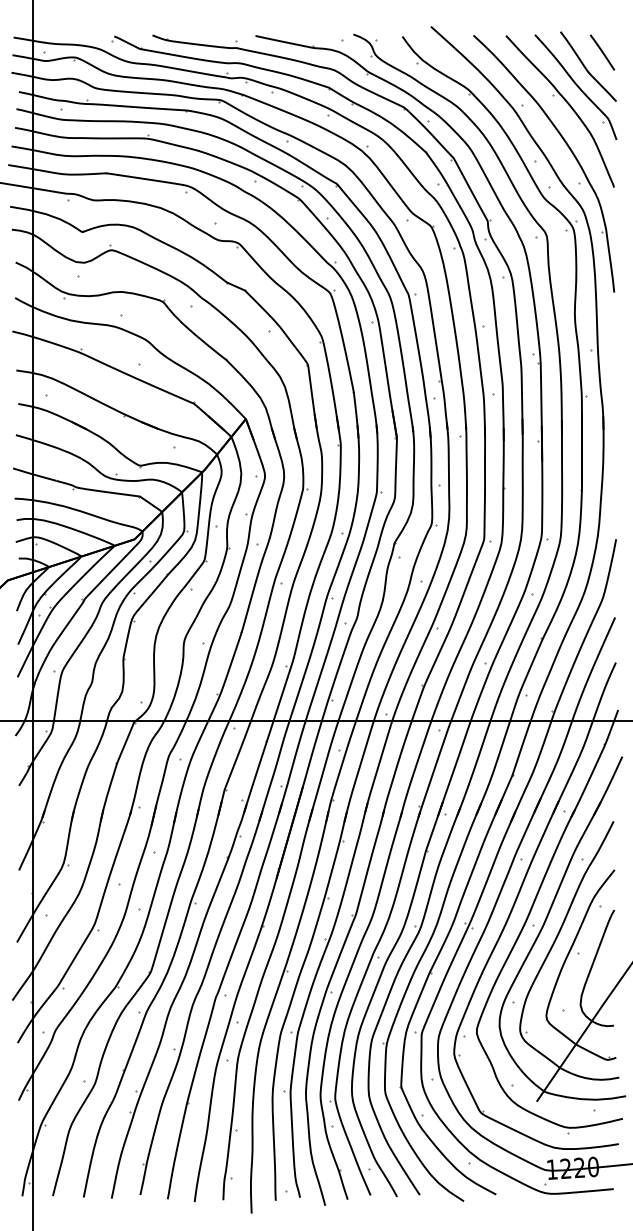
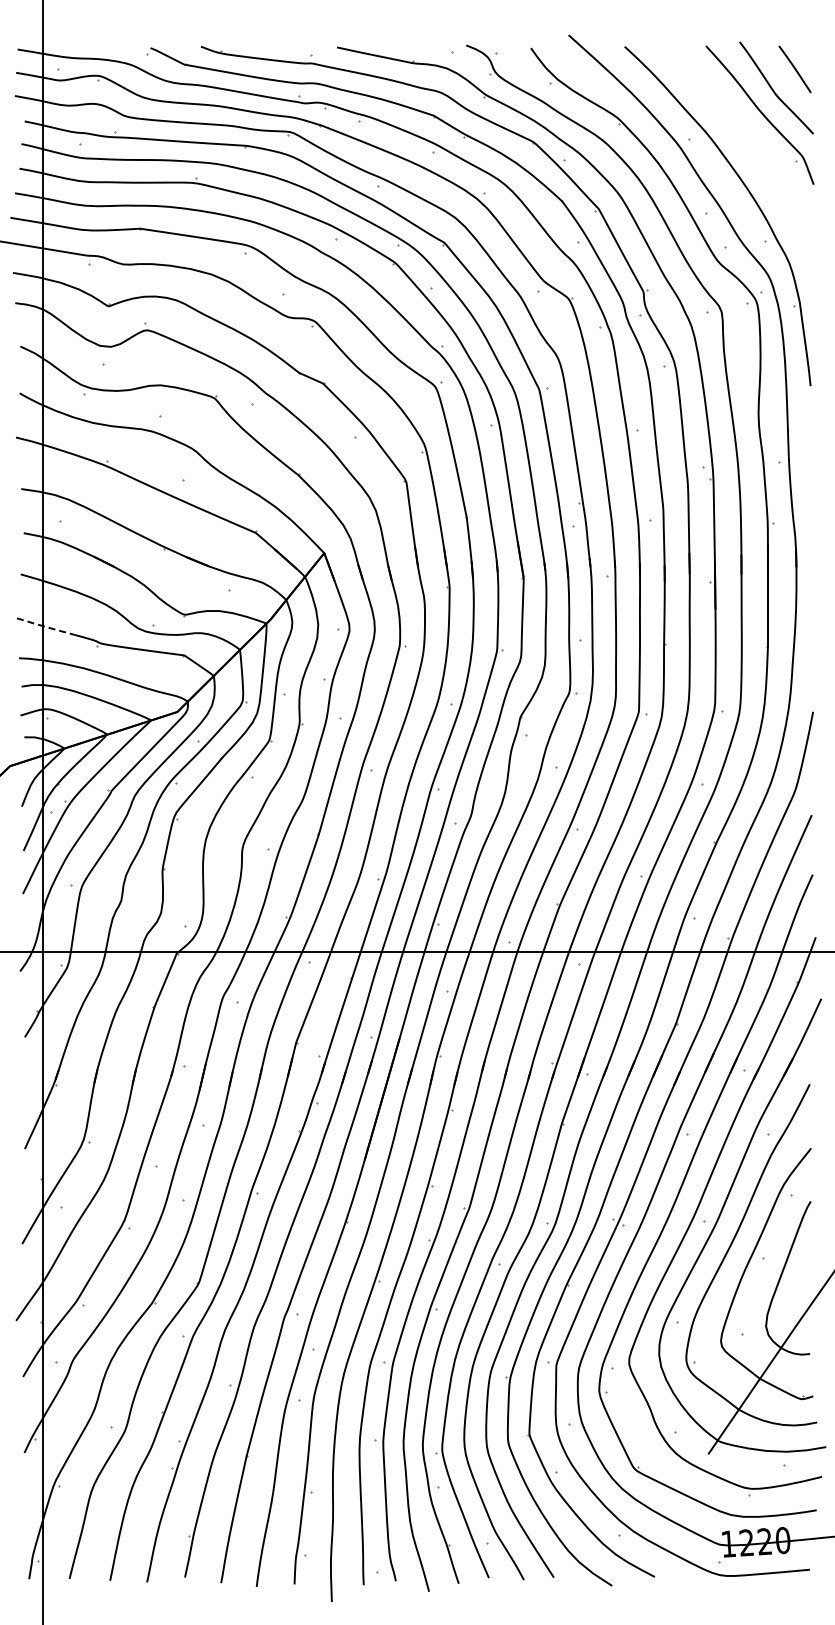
part: (567, 103) -> (748, 136), removed
line: (34, 474) -> (45, 626), solid -> dashed

